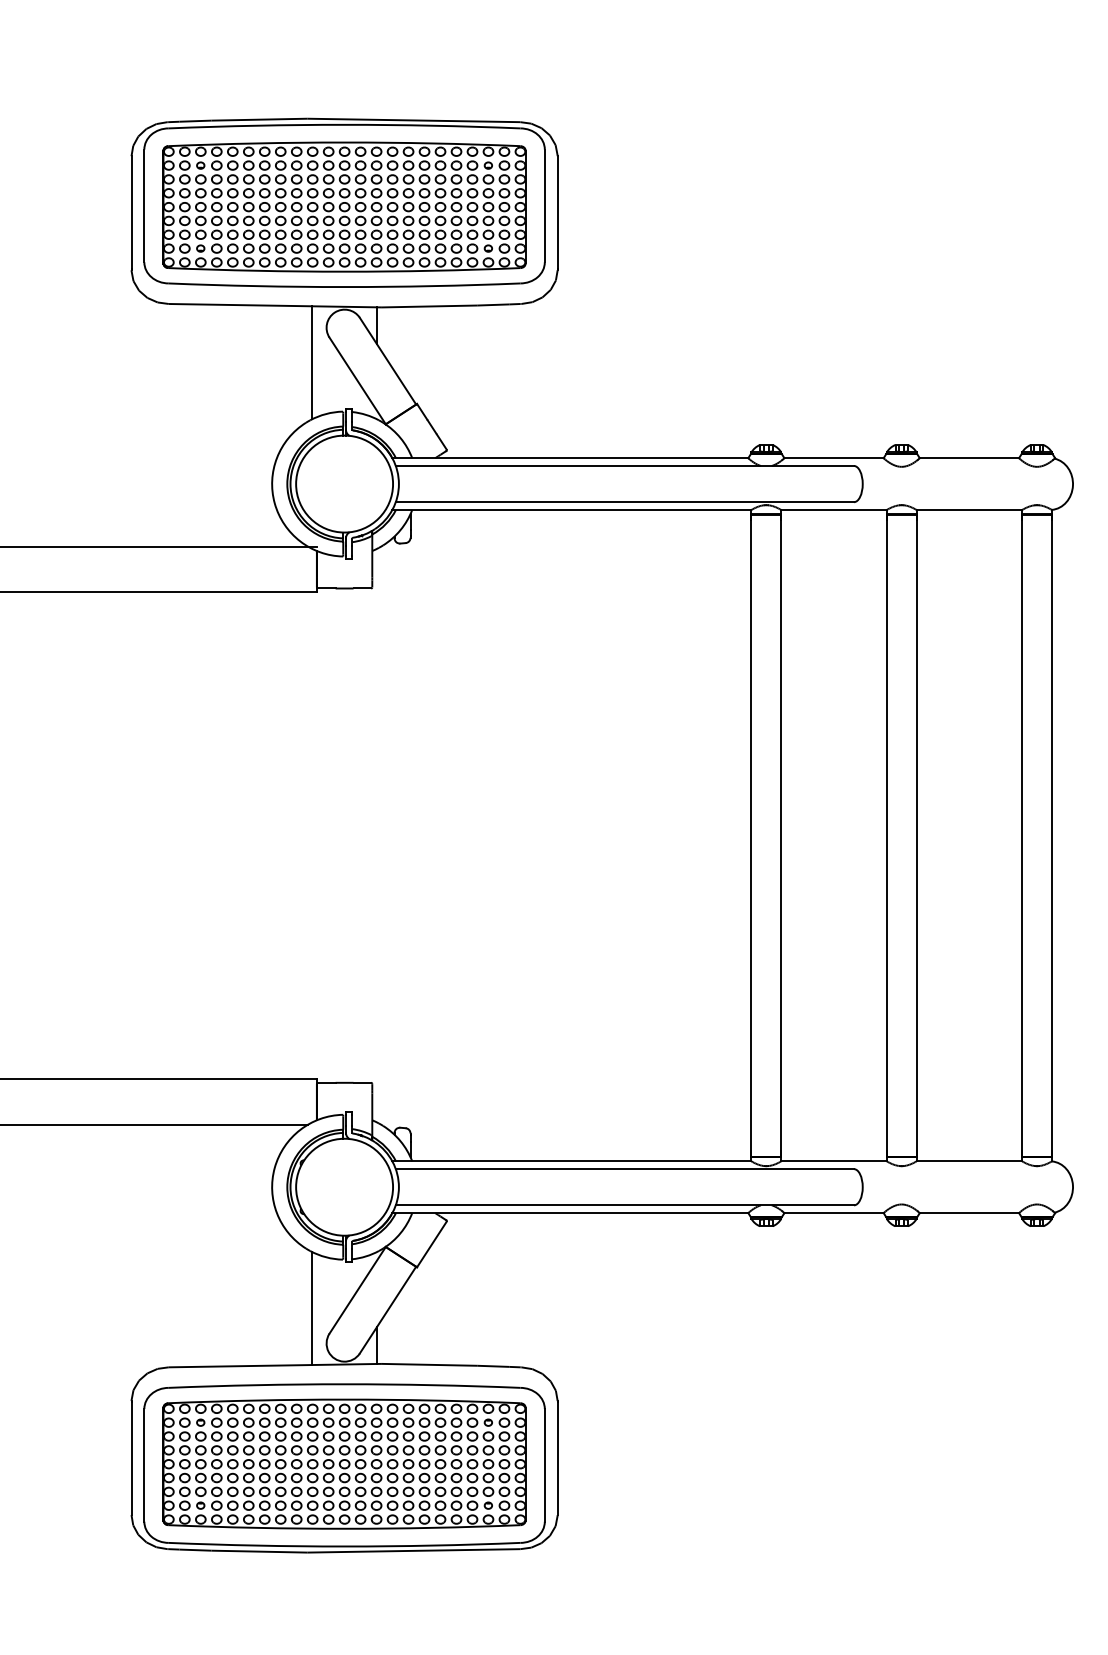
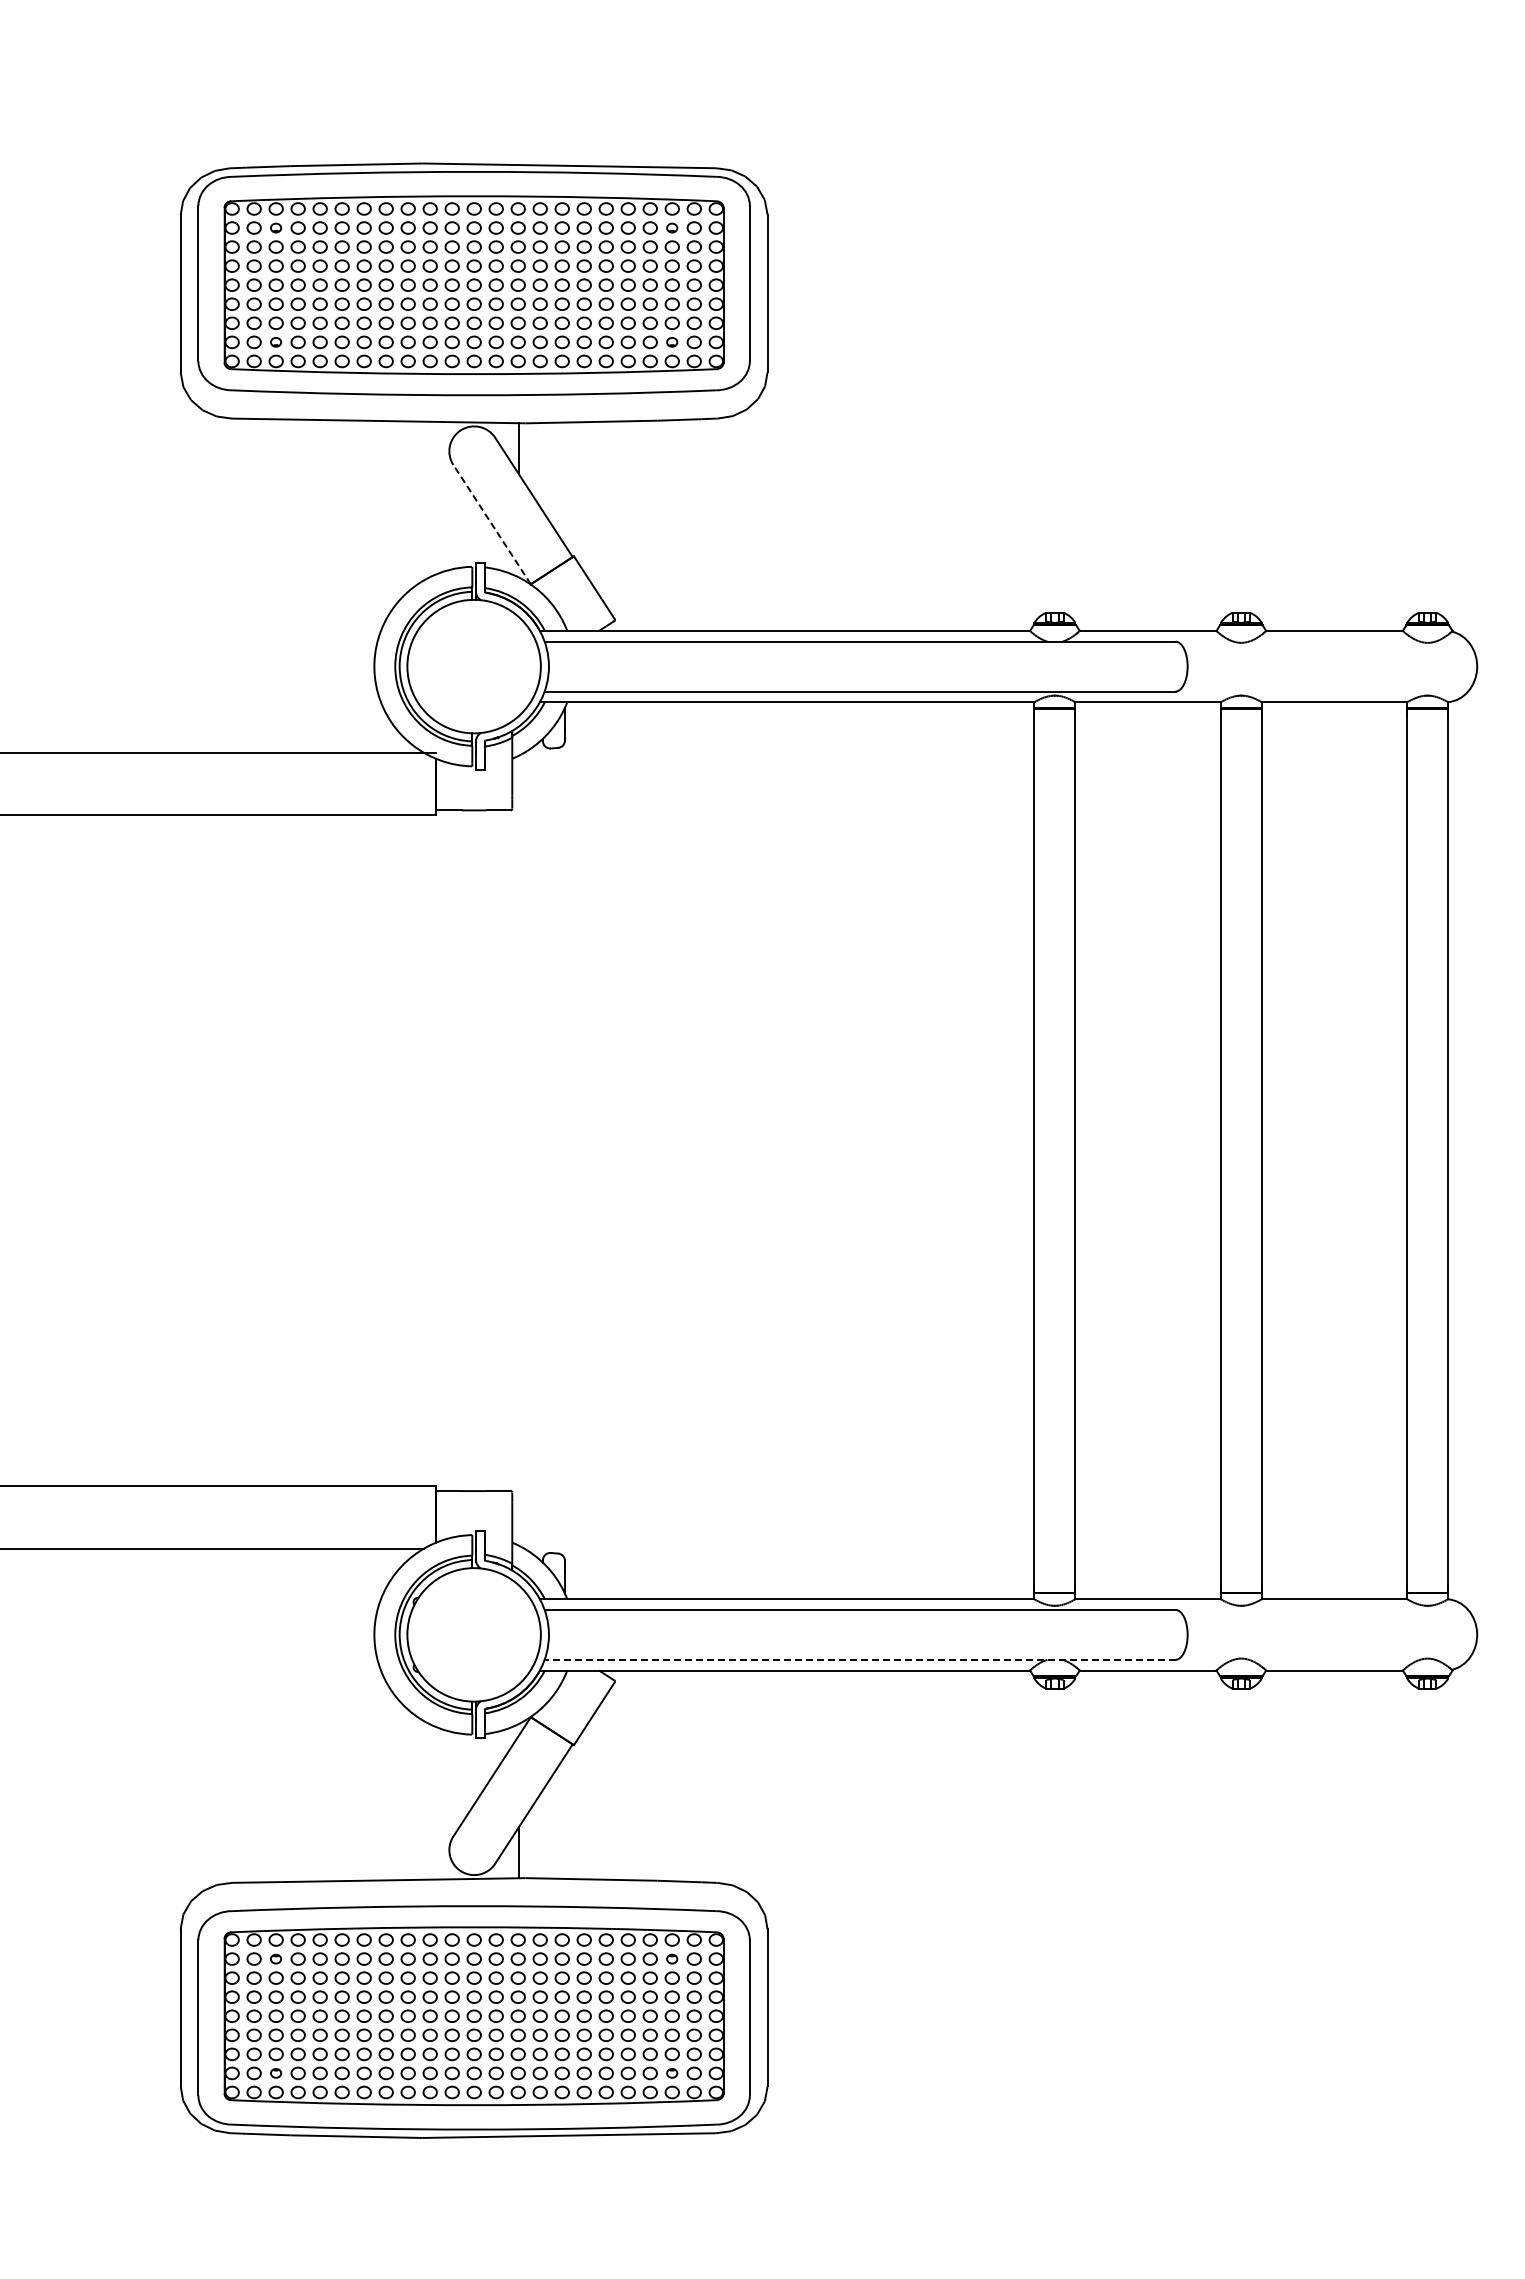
line: (312, 362) -> (429, 499), removed
line: (357, 380) -> (491, 524), solid -> dashed
line: (624, 1205) -> (859, 1659), solid -> dashed
line: (312, 1308) -> (429, 1801), removed

